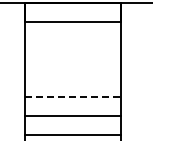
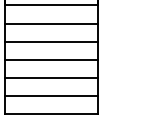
line: (73, 40) -> (51, 23), added
line: (73, 59) -> (51, 41), added
line: (73, 78) -> (51, 59), added
line: (73, 97) -> (51, 78), dashed -> solid

